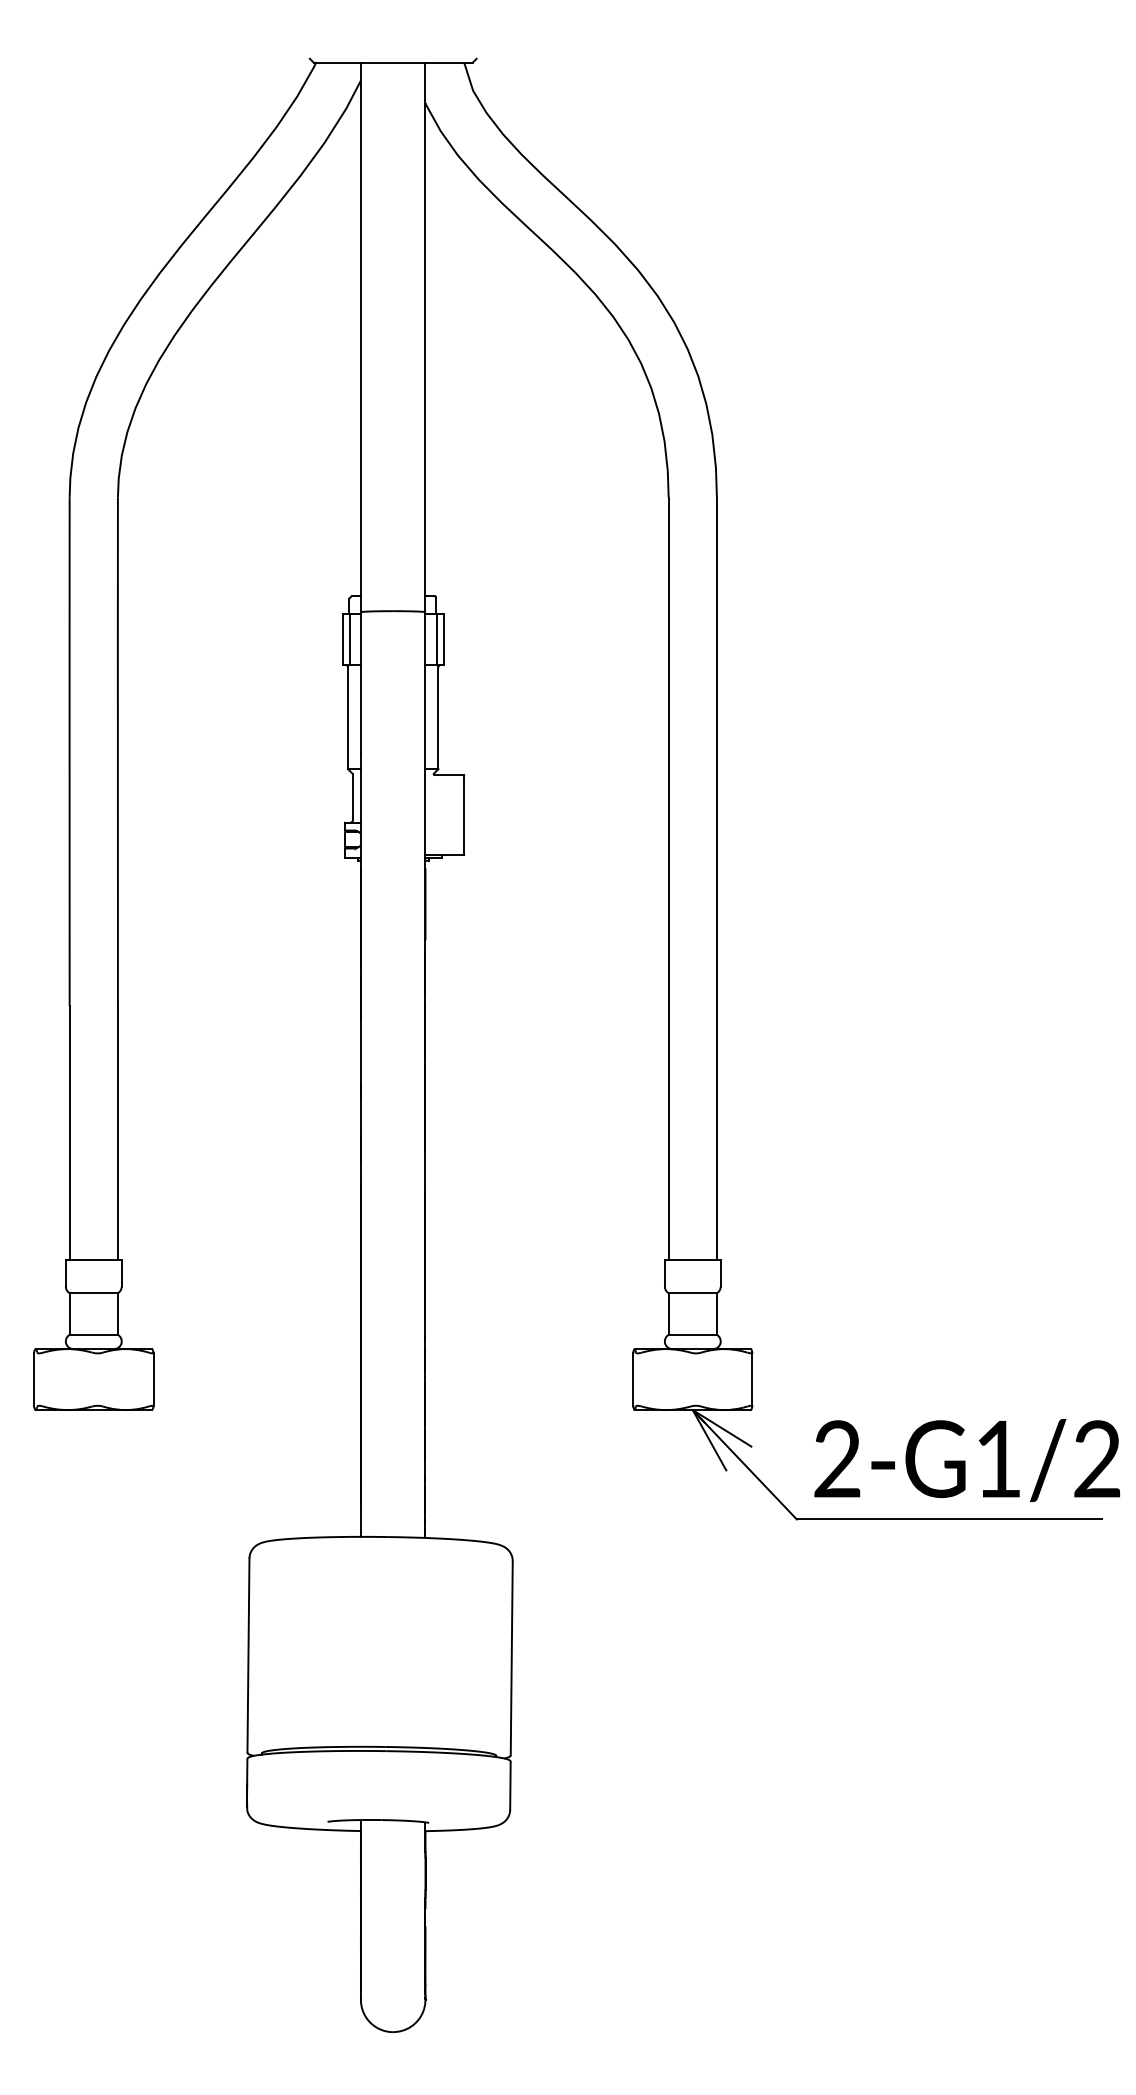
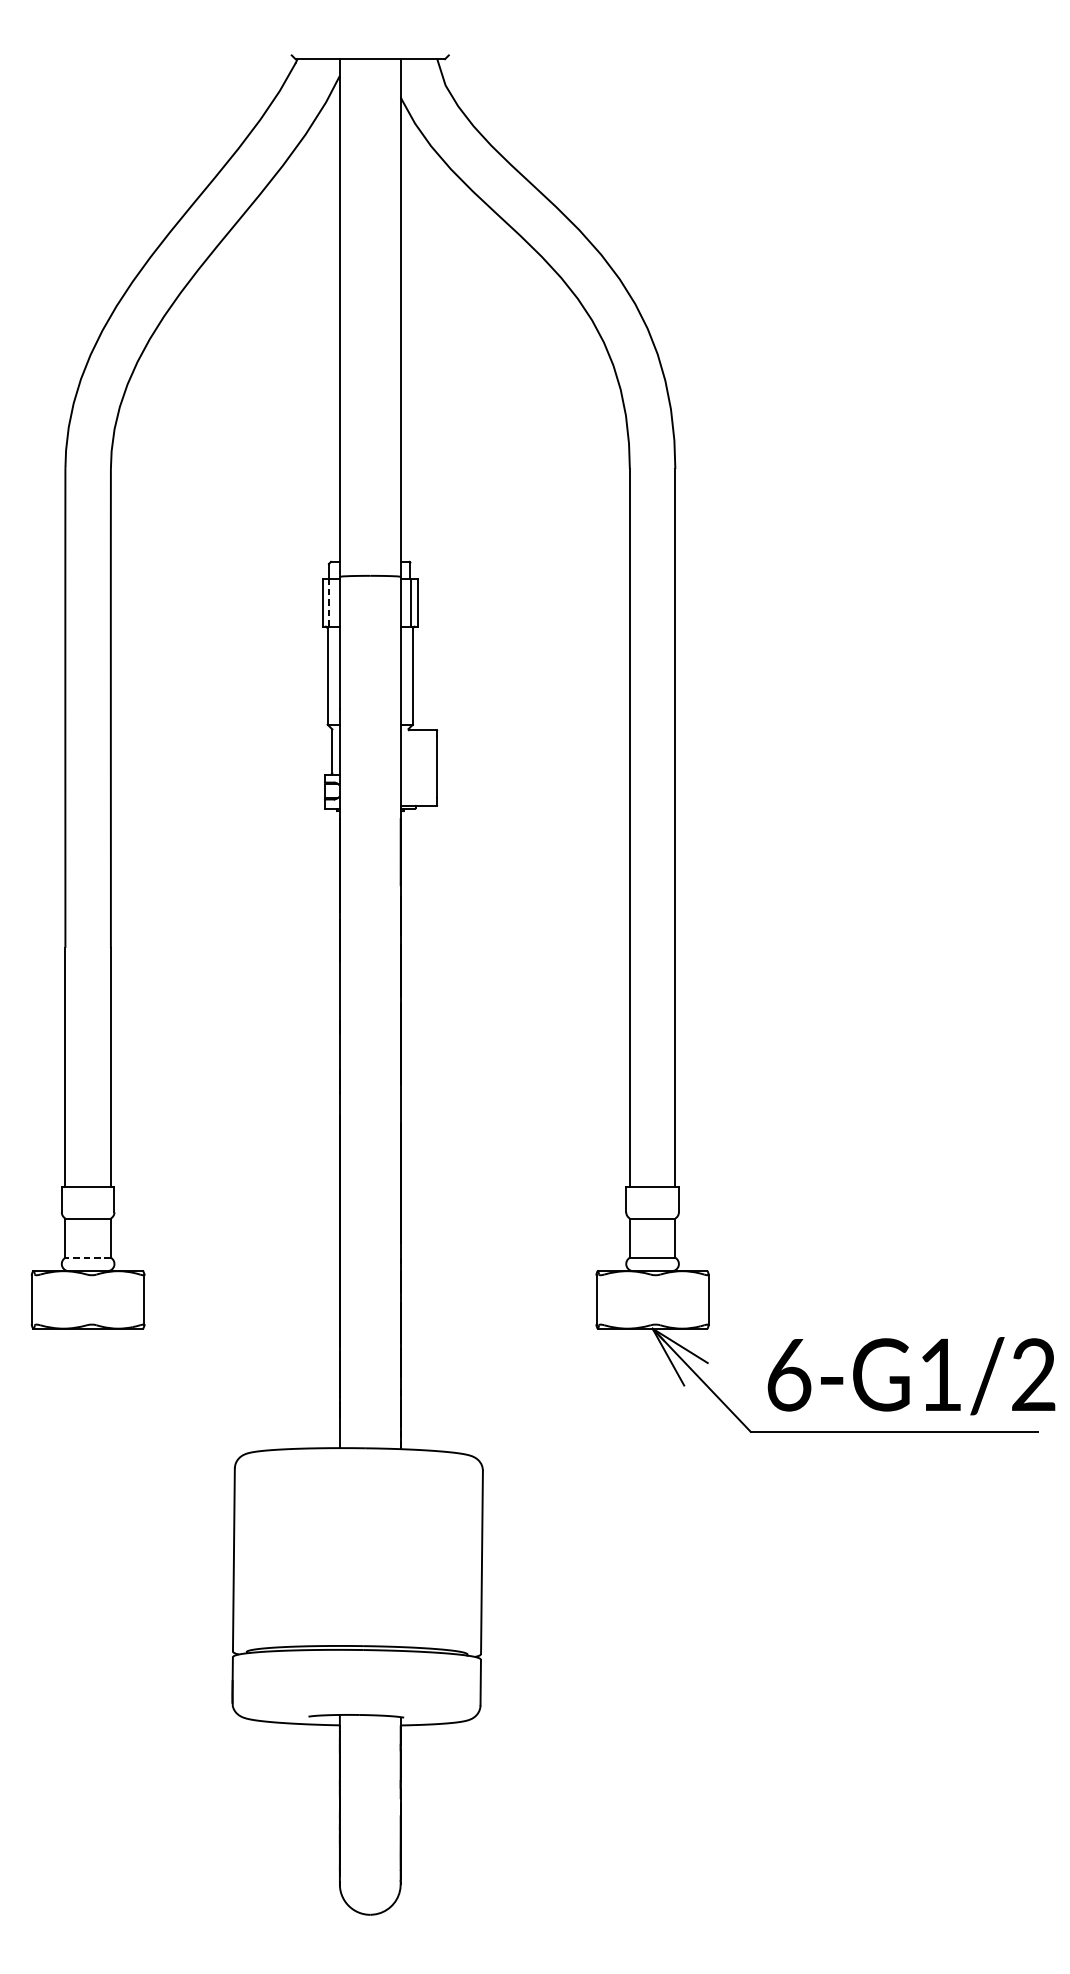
line: (349, 639) -> (329, 602), solid -> dashed
line: (93, 1334) -> (87, 1257), solid -> dashed
text: (837, 1459) -> (788, 1375), 2-G1/2 -> 6-G1/2

